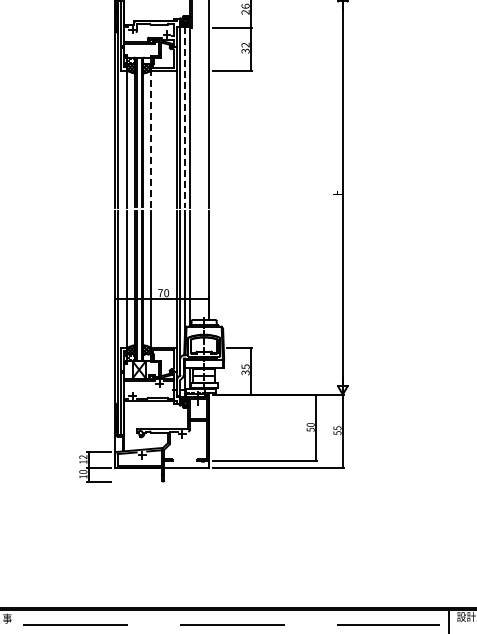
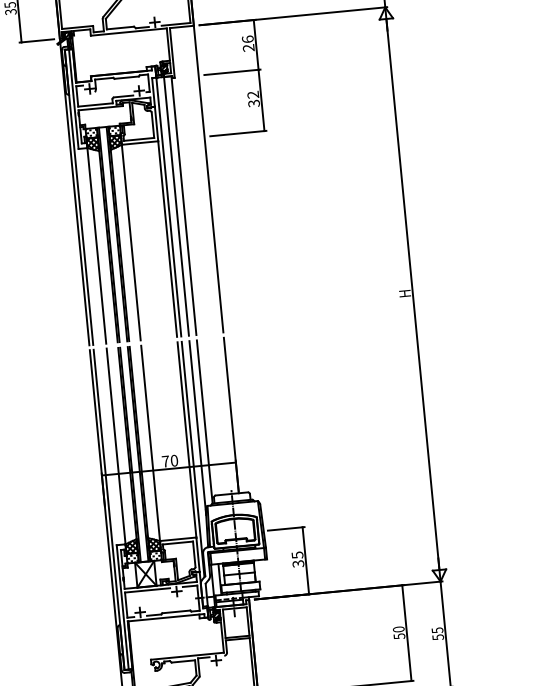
line: (184, 117) -> (175, 206), dashed -> solid
line: (151, 138) -> (131, 241), dashed -> solid

